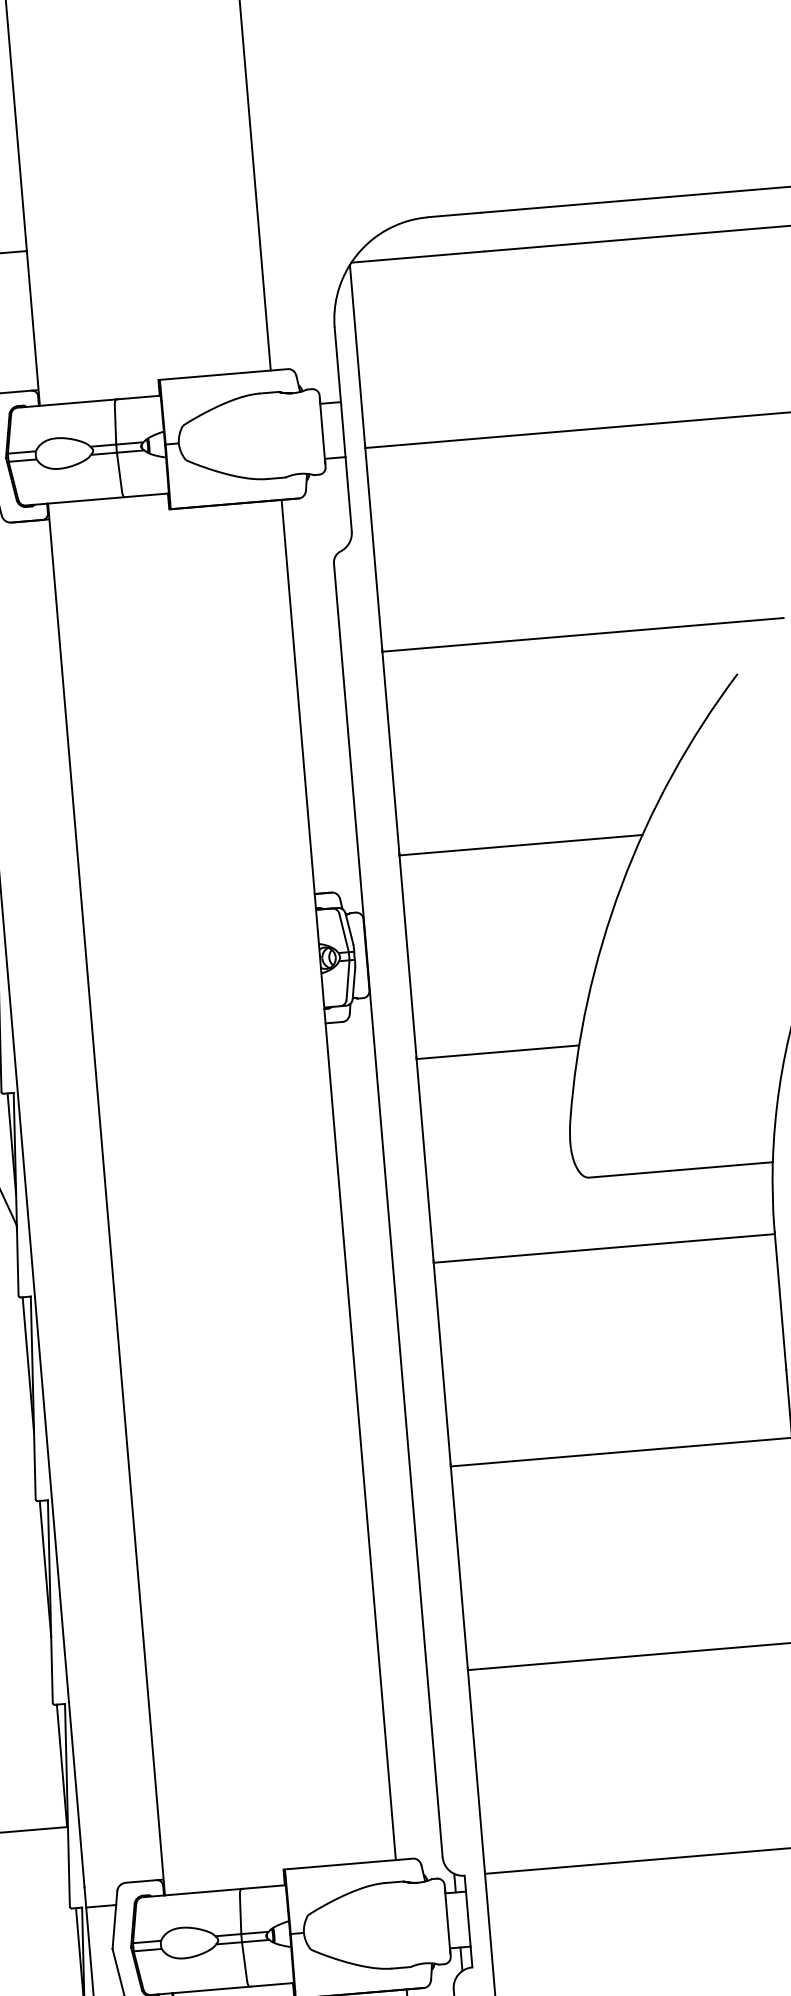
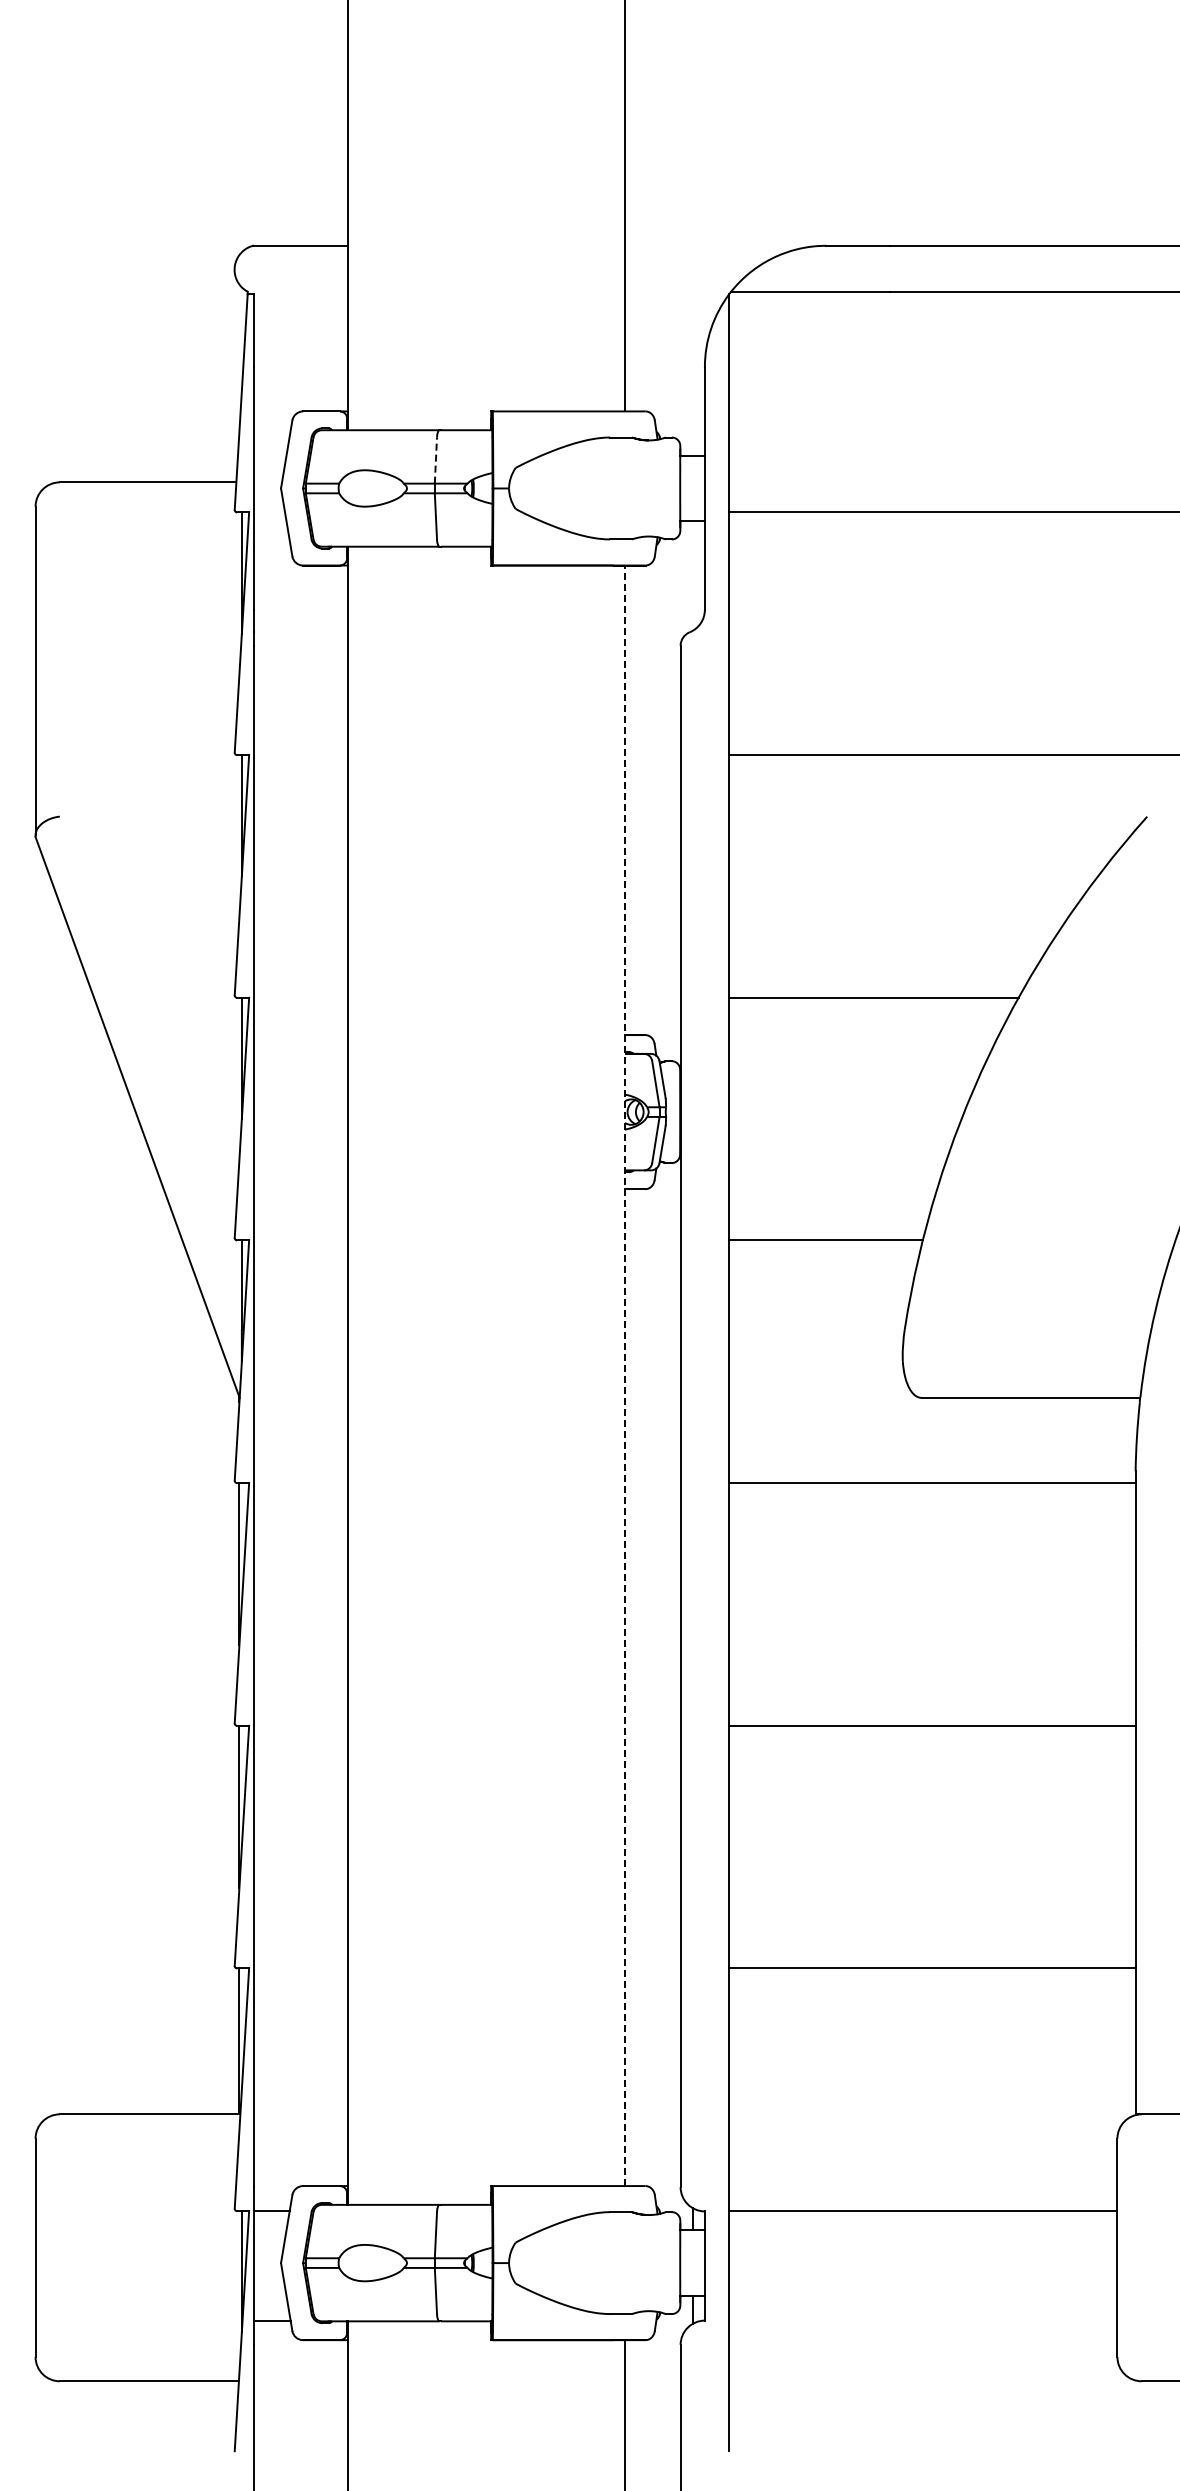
line: (115, 424) -> (435, 459), solid -> dashed
line: (339, 1179) -> (625, 1375), solid -> dashed

